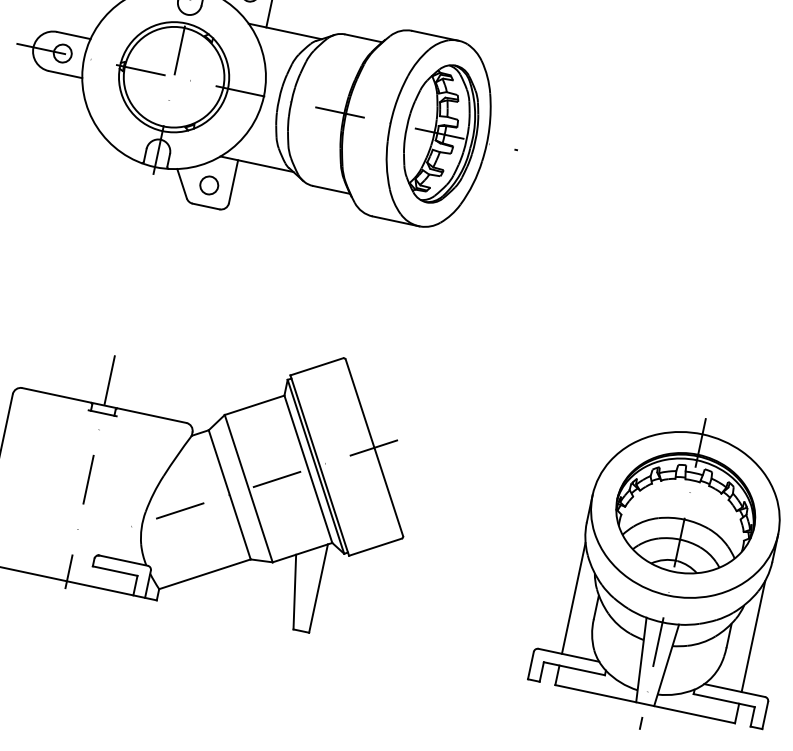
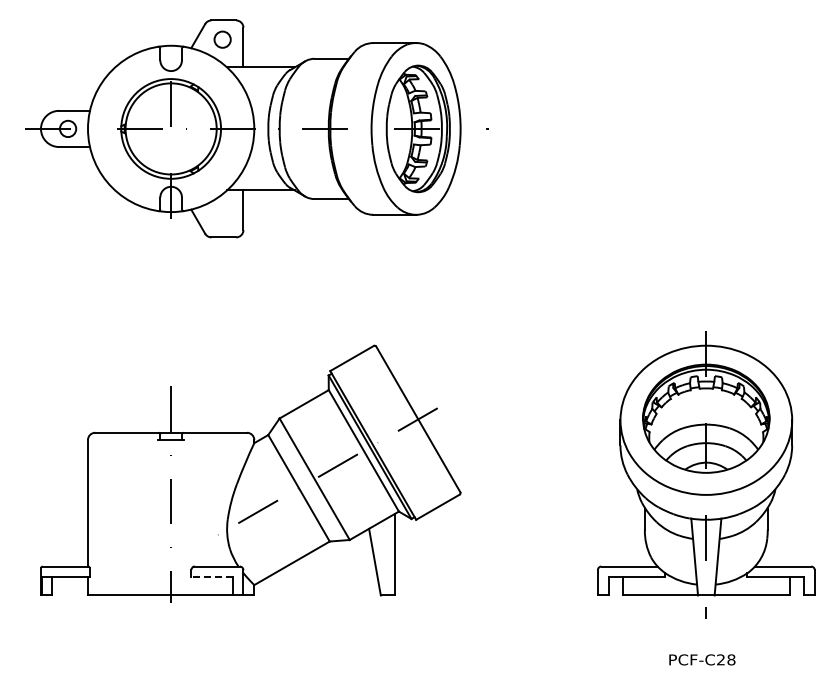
circle: (209, 185) -> (222, 218), removed
line: (114, 571) -> (211, 577), solid -> dashed
line: (574, 597) -> (623, 514), removed
line: (753, 635) -> (789, 514), removed

